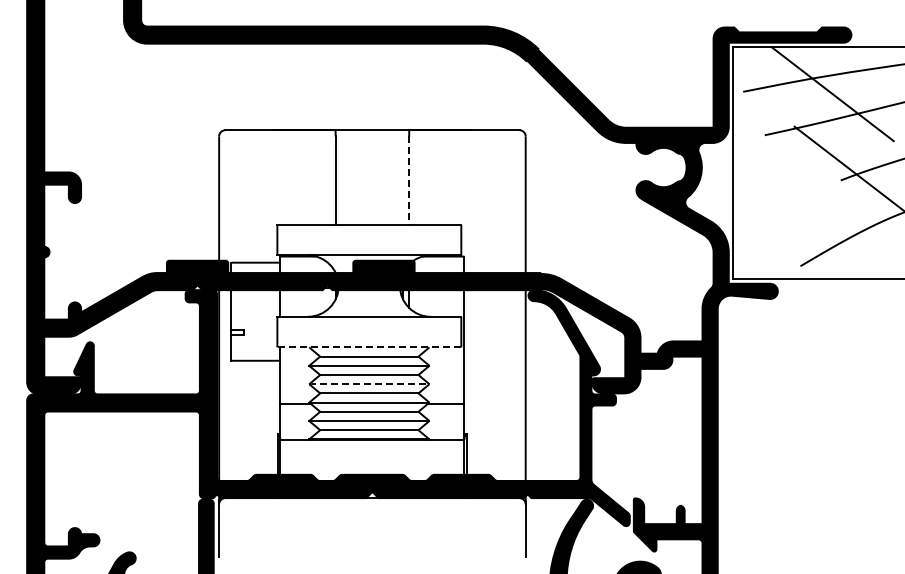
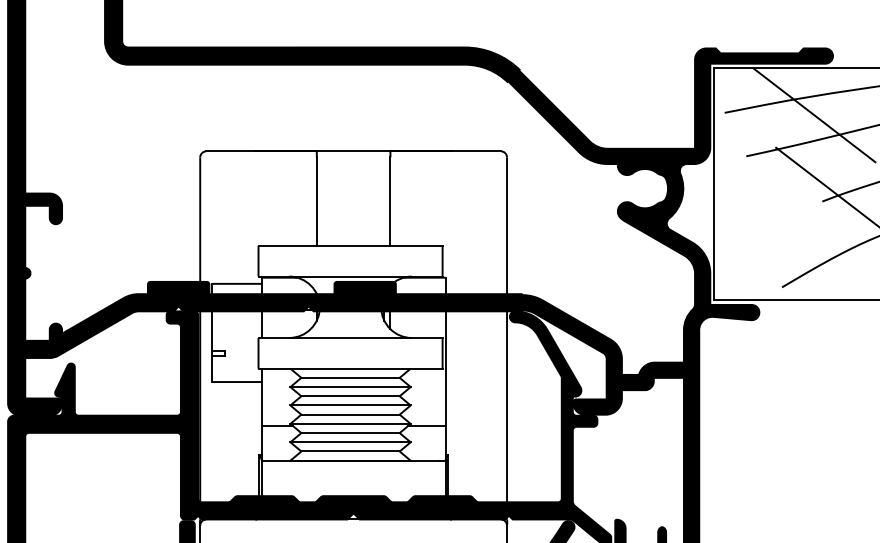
line: (409, 181) -> (390, 202), dashed -> solid
line: (369, 347) -> (350, 368), dashed -> solid
line: (369, 384) -> (350, 405), dashed -> solid

